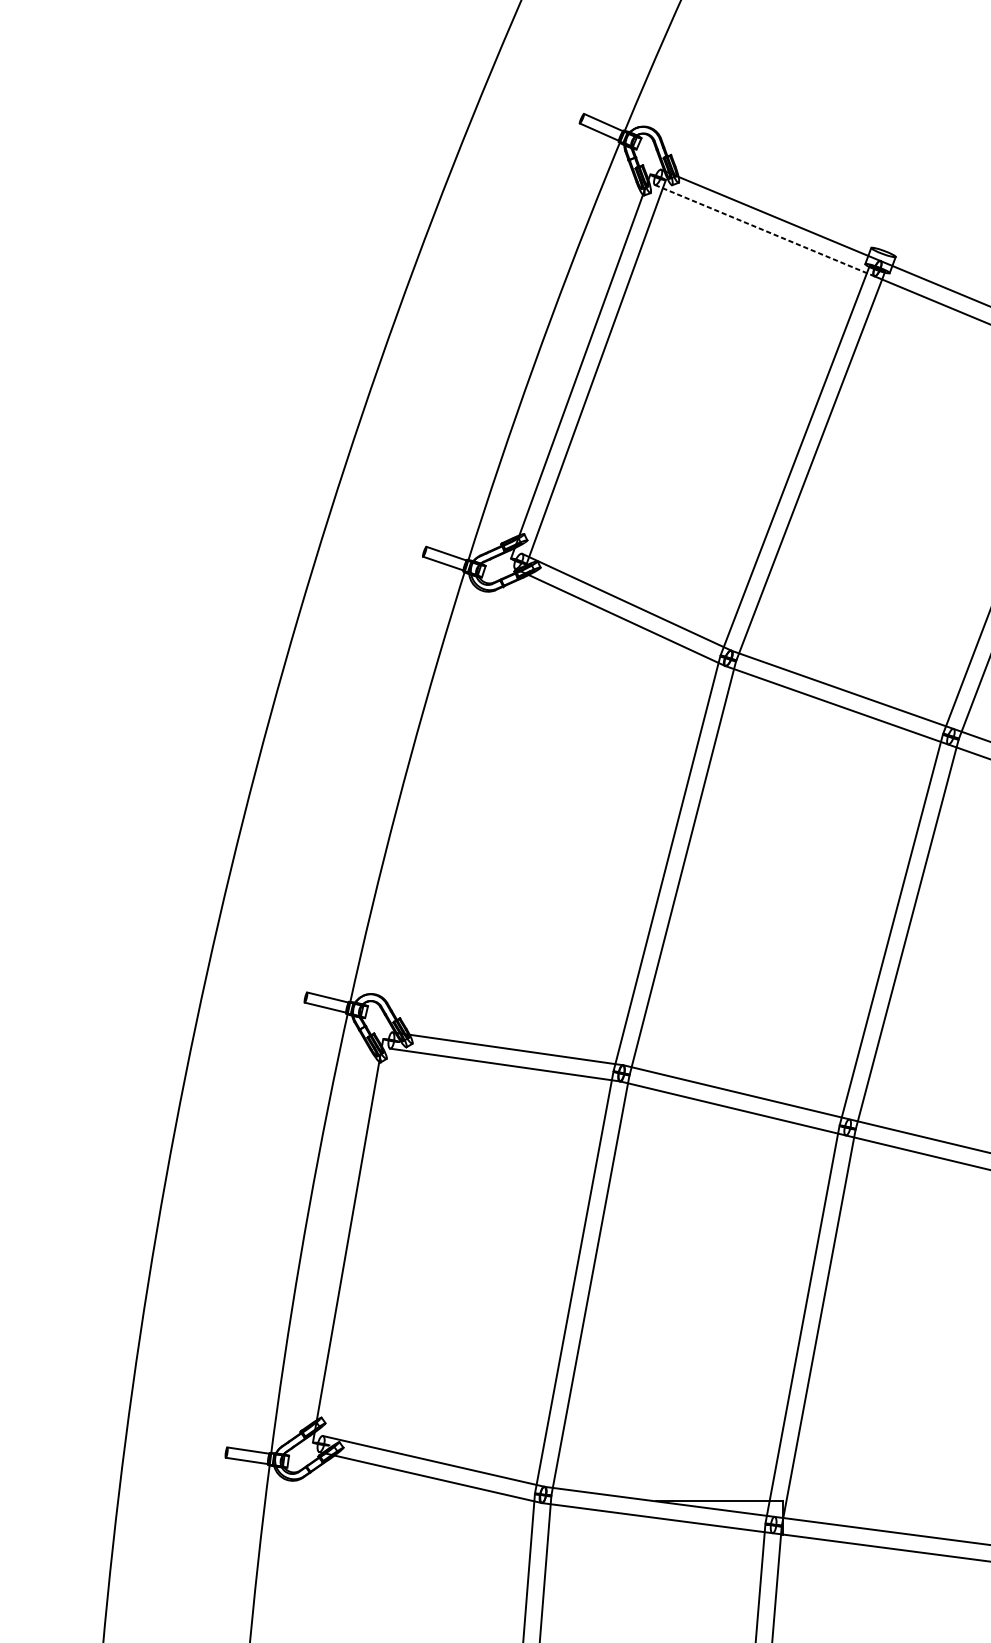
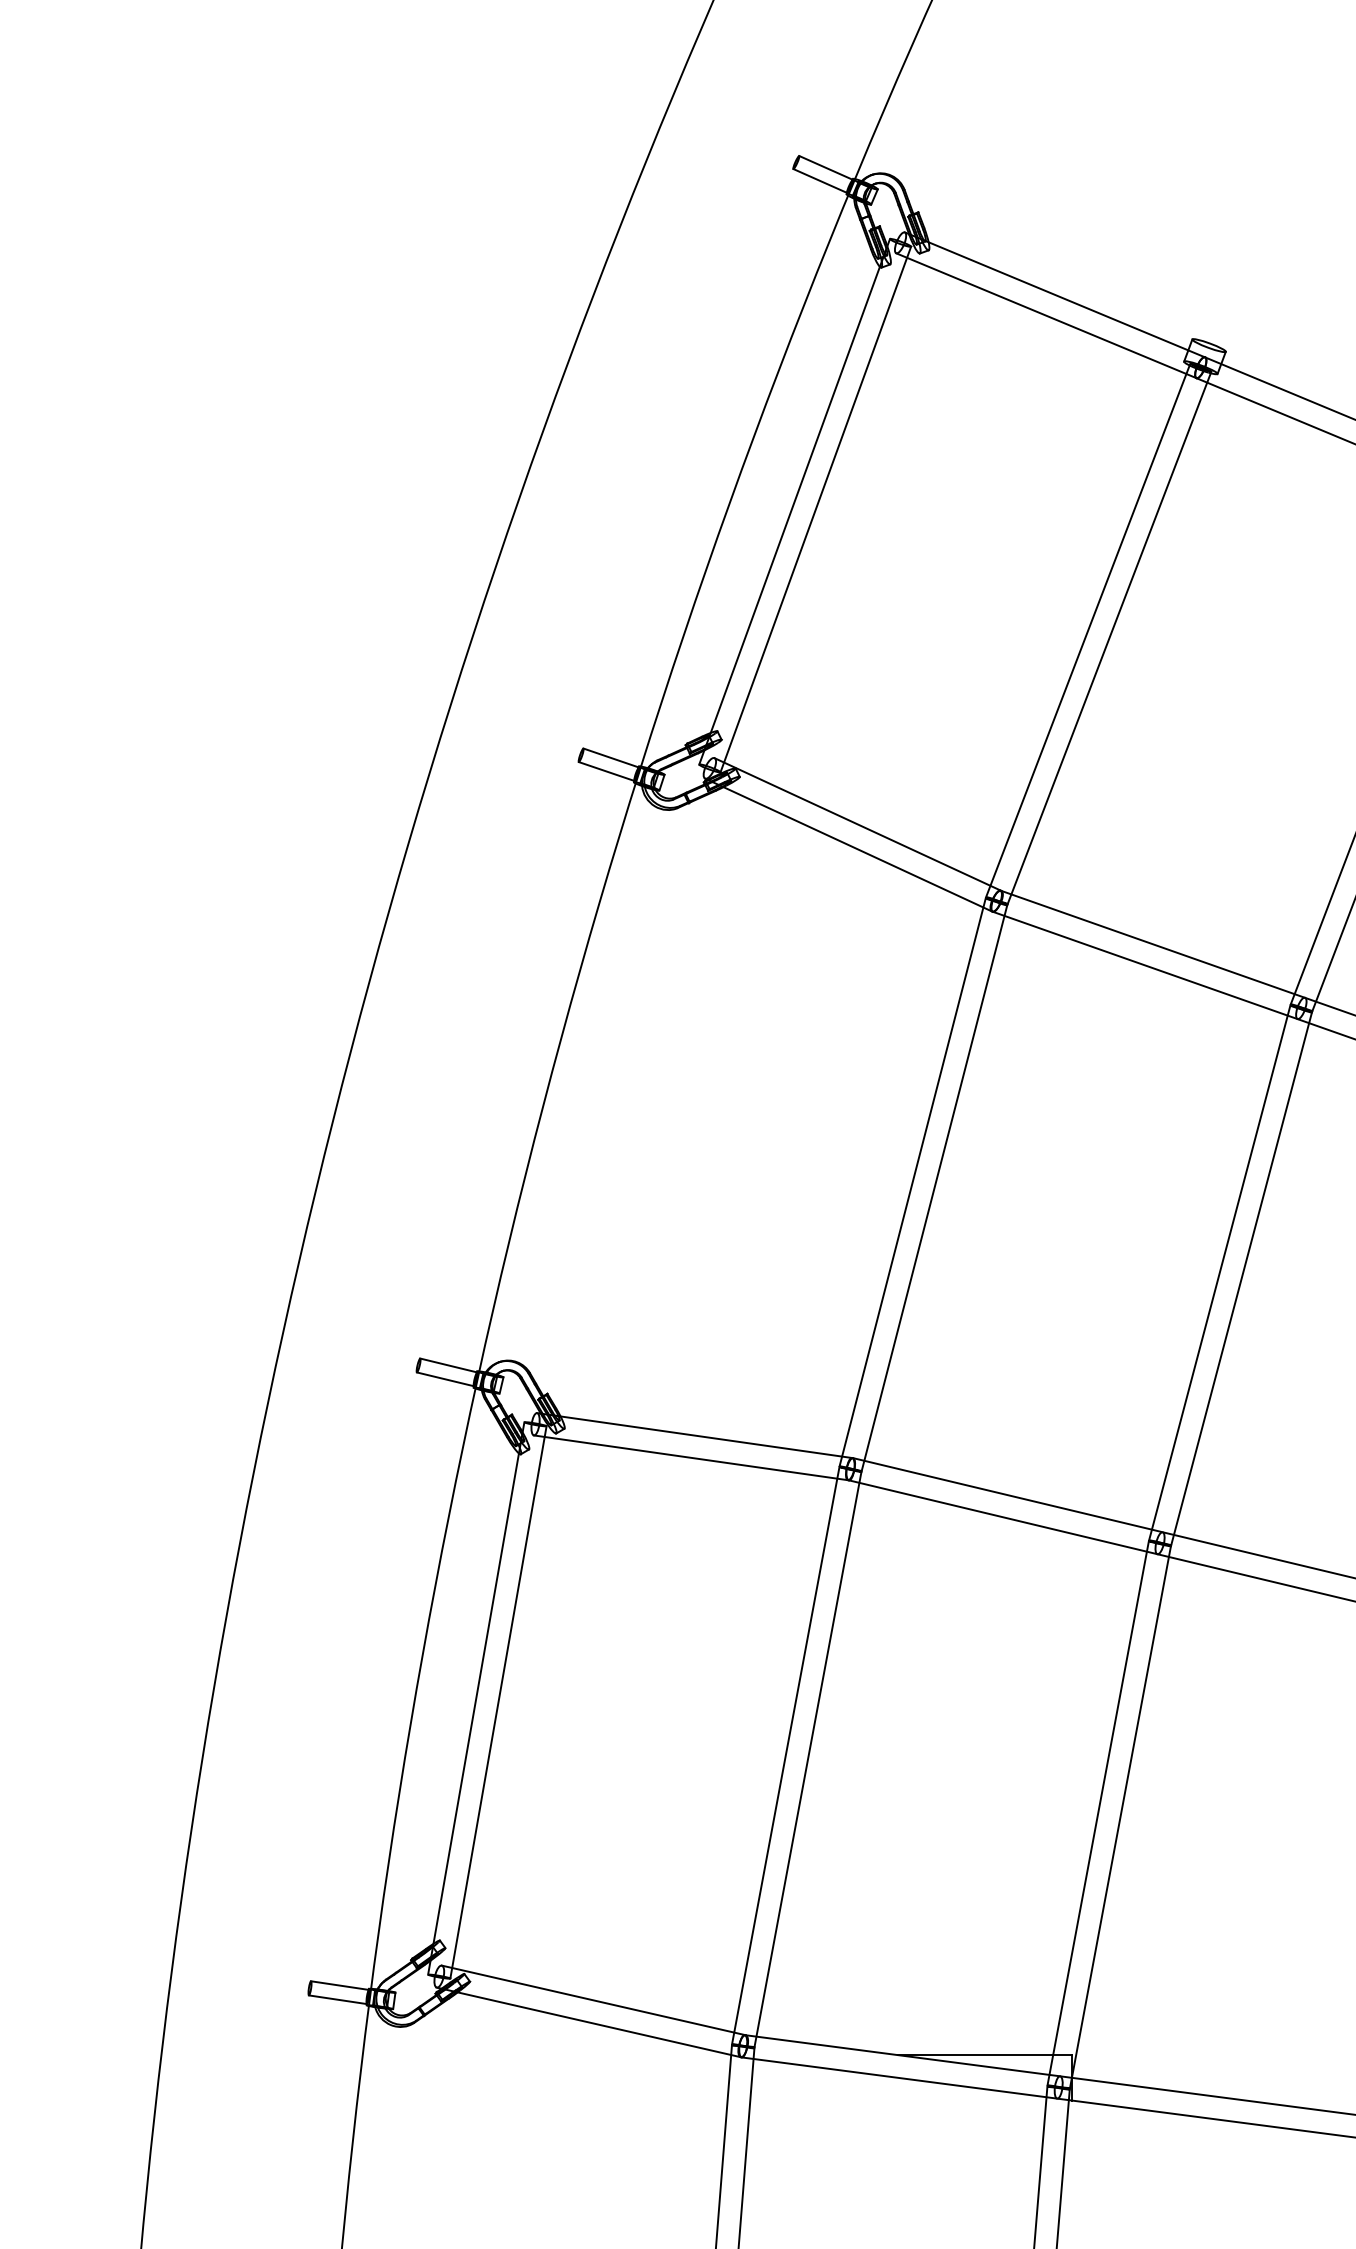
line: (764, 230) -> (1046, 315), dashed -> solid
line: (364, 1243) -> (498, 1702), added

